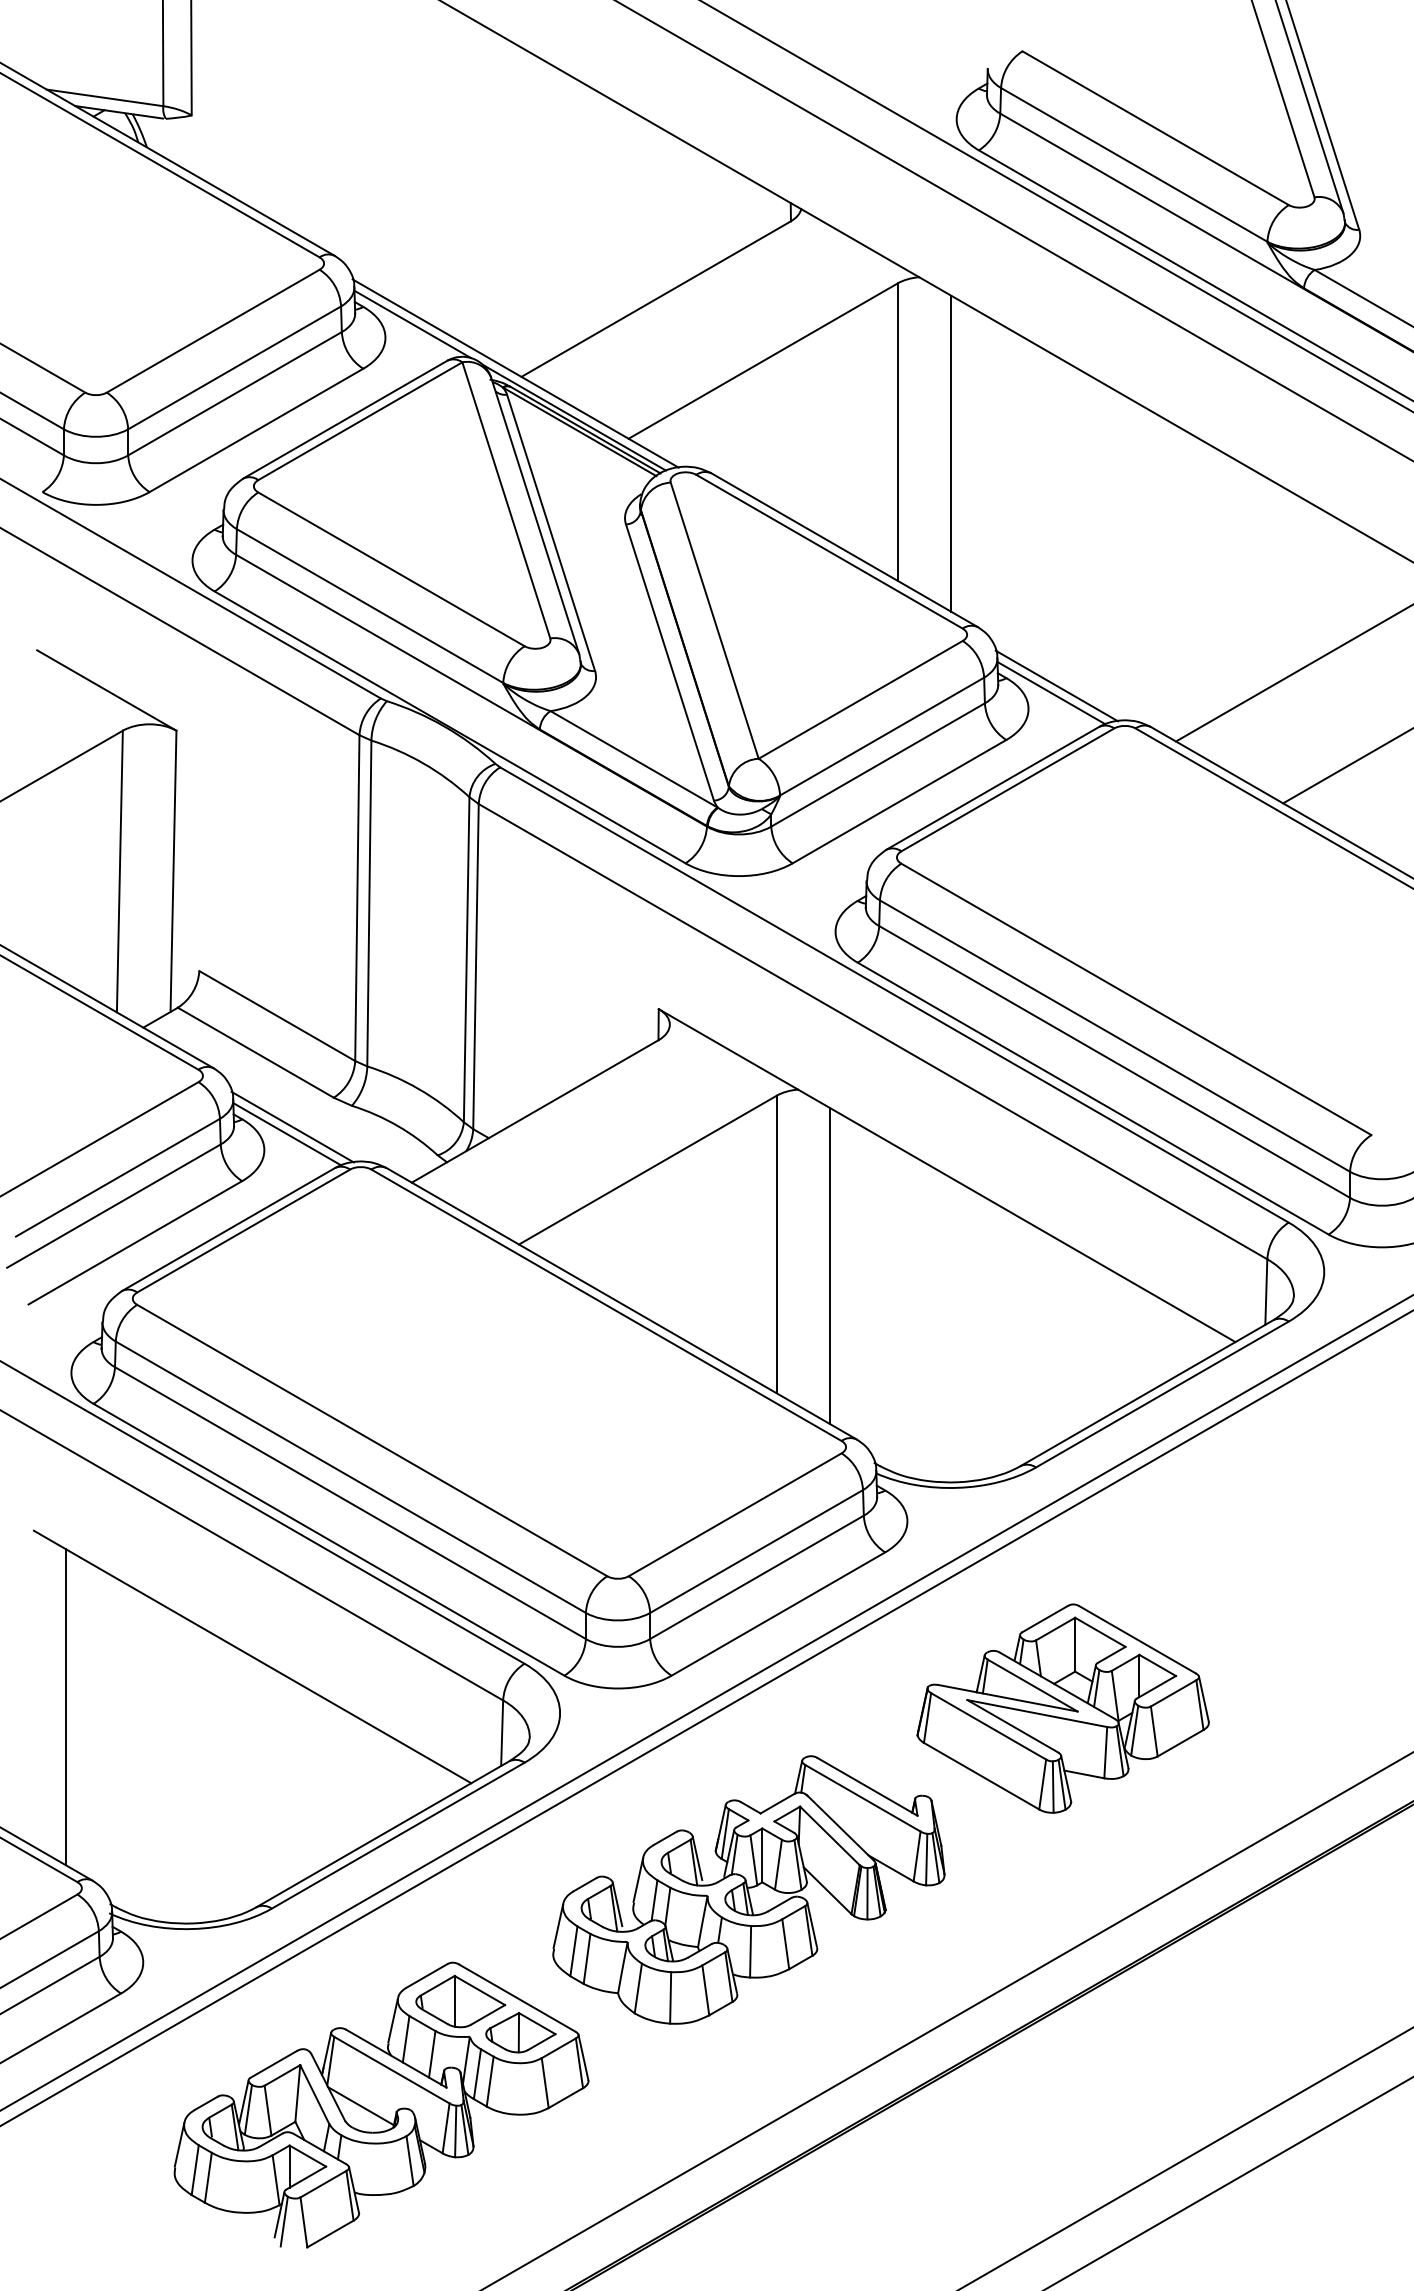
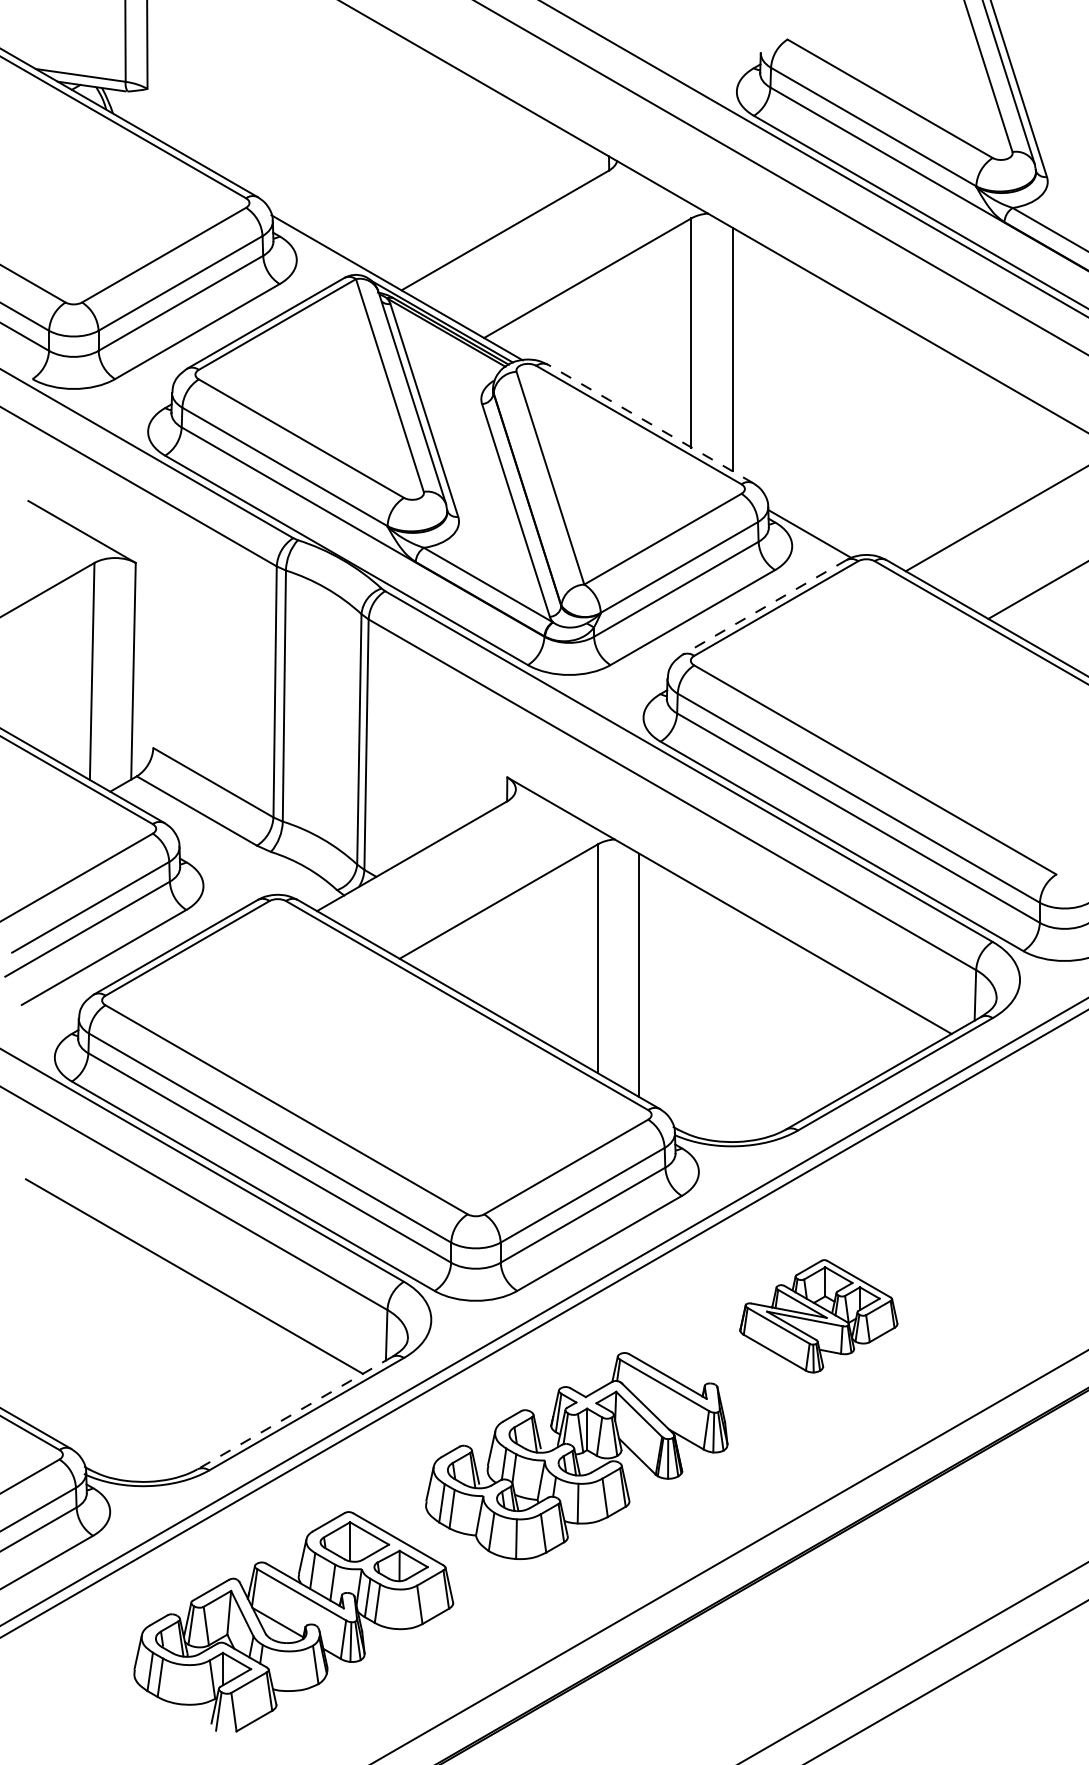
line: (412, 324) -> (317, 250), removed
line: (844, 550) -> (650, 424), solid -> dashed
line: (1056, 685) -> (813, 528), removed
line: (992, 788) -> (764, 607), solid -> dashed
line: (292, 1126) -> (225, 867), removed
line: (287, 1134) -> (221, 874), removed
line: (66, 1707) -> (51, 1315), removed
part: (1062, 1708) -> (818, 1316), size x0.7
line: (383, 1834) -> (295, 1413), solid -> dashed

